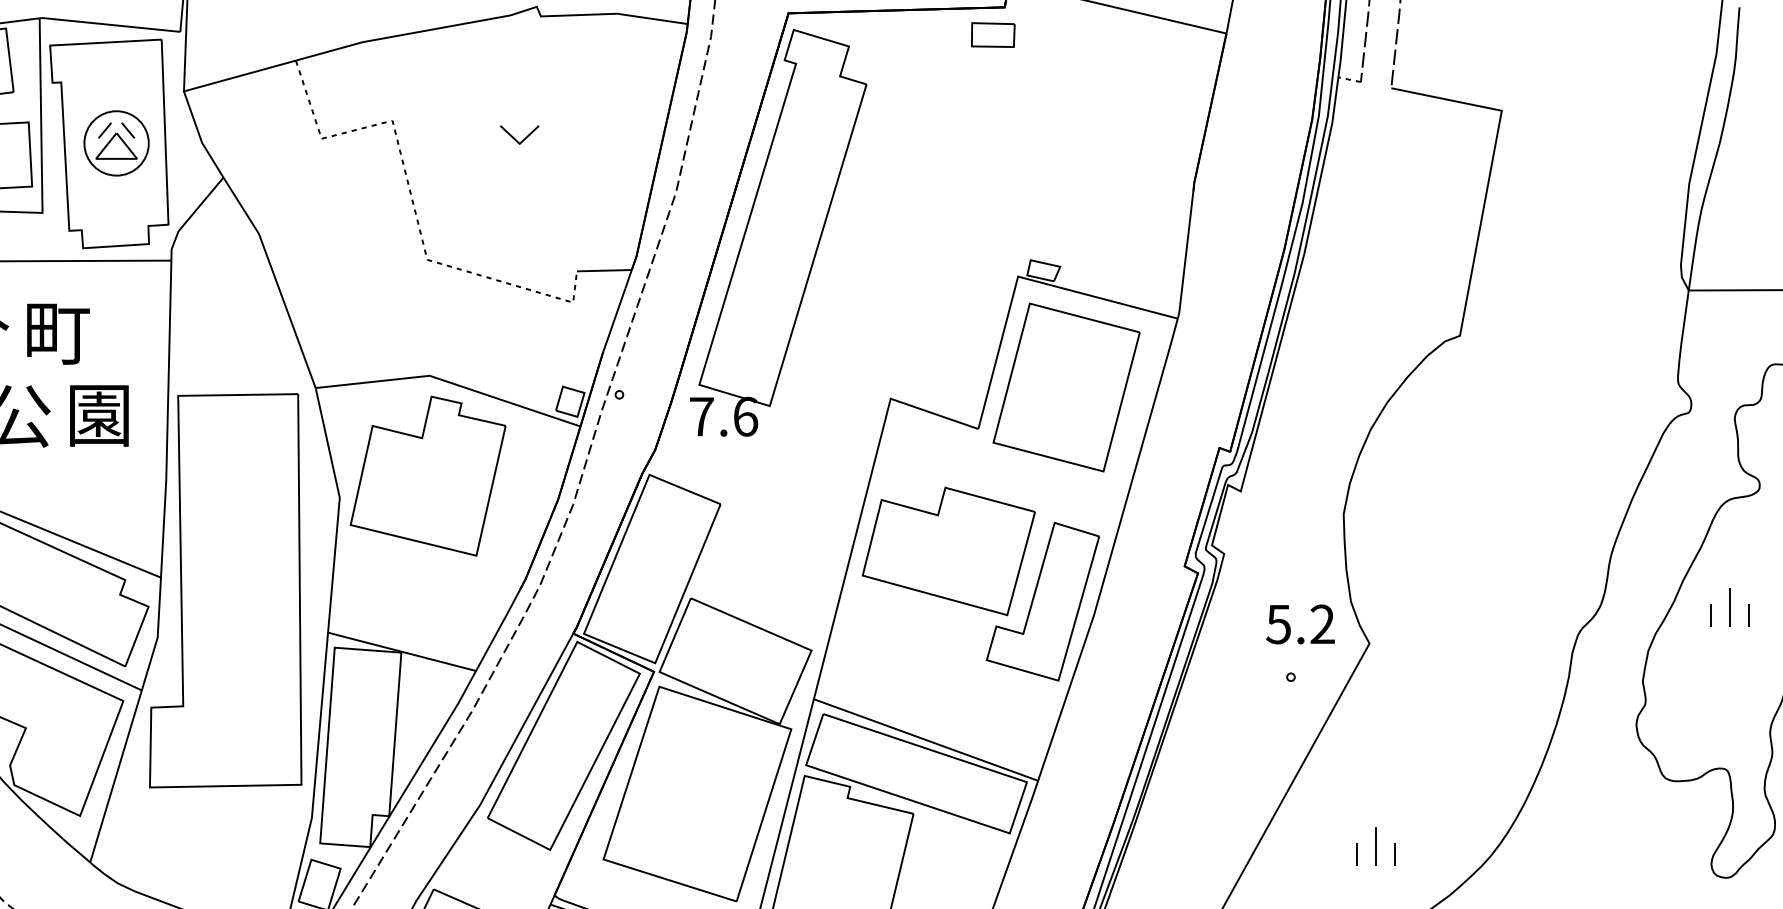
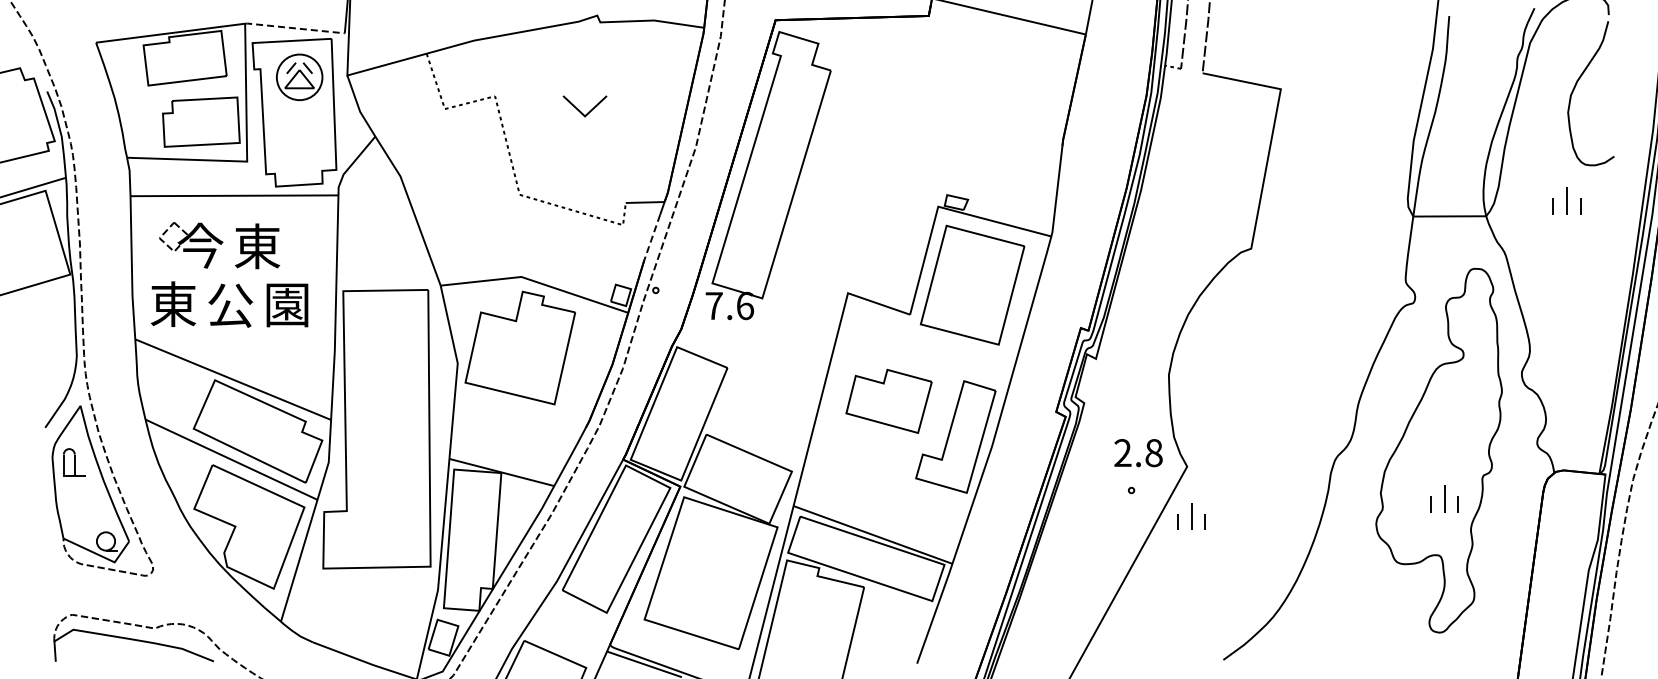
line: (109, 25) -> (294, 28), solid -> dashed
part: (993, 34) -> (920, 35), removed
part: (520, 135) -> (585, 106), size x1.6
part: (116, 142) -> (299, 76), moved
line: (614, 321) -> (652, 238), solid -> dashed
text: (57, 332) -> (257, 246), 町 -> 東
part: (947, 551) -> (888, 401), size x0.7
part: (1729, 606) -> (1444, 498), moved
text: (1300, 625) -> (1138, 453), 5.2 -> 2.8
part: (1375, 846) -> (1191, 516), moved

